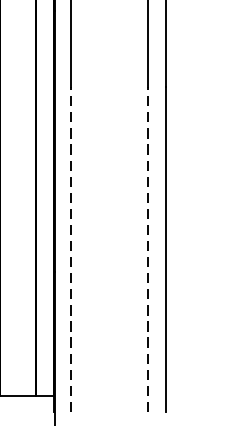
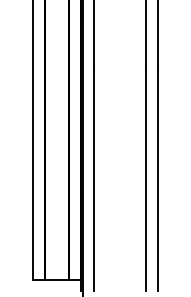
line: (71, 249) -> (93, 179), dashed -> solid
line: (148, 249) -> (146, 179), dashed -> solid

